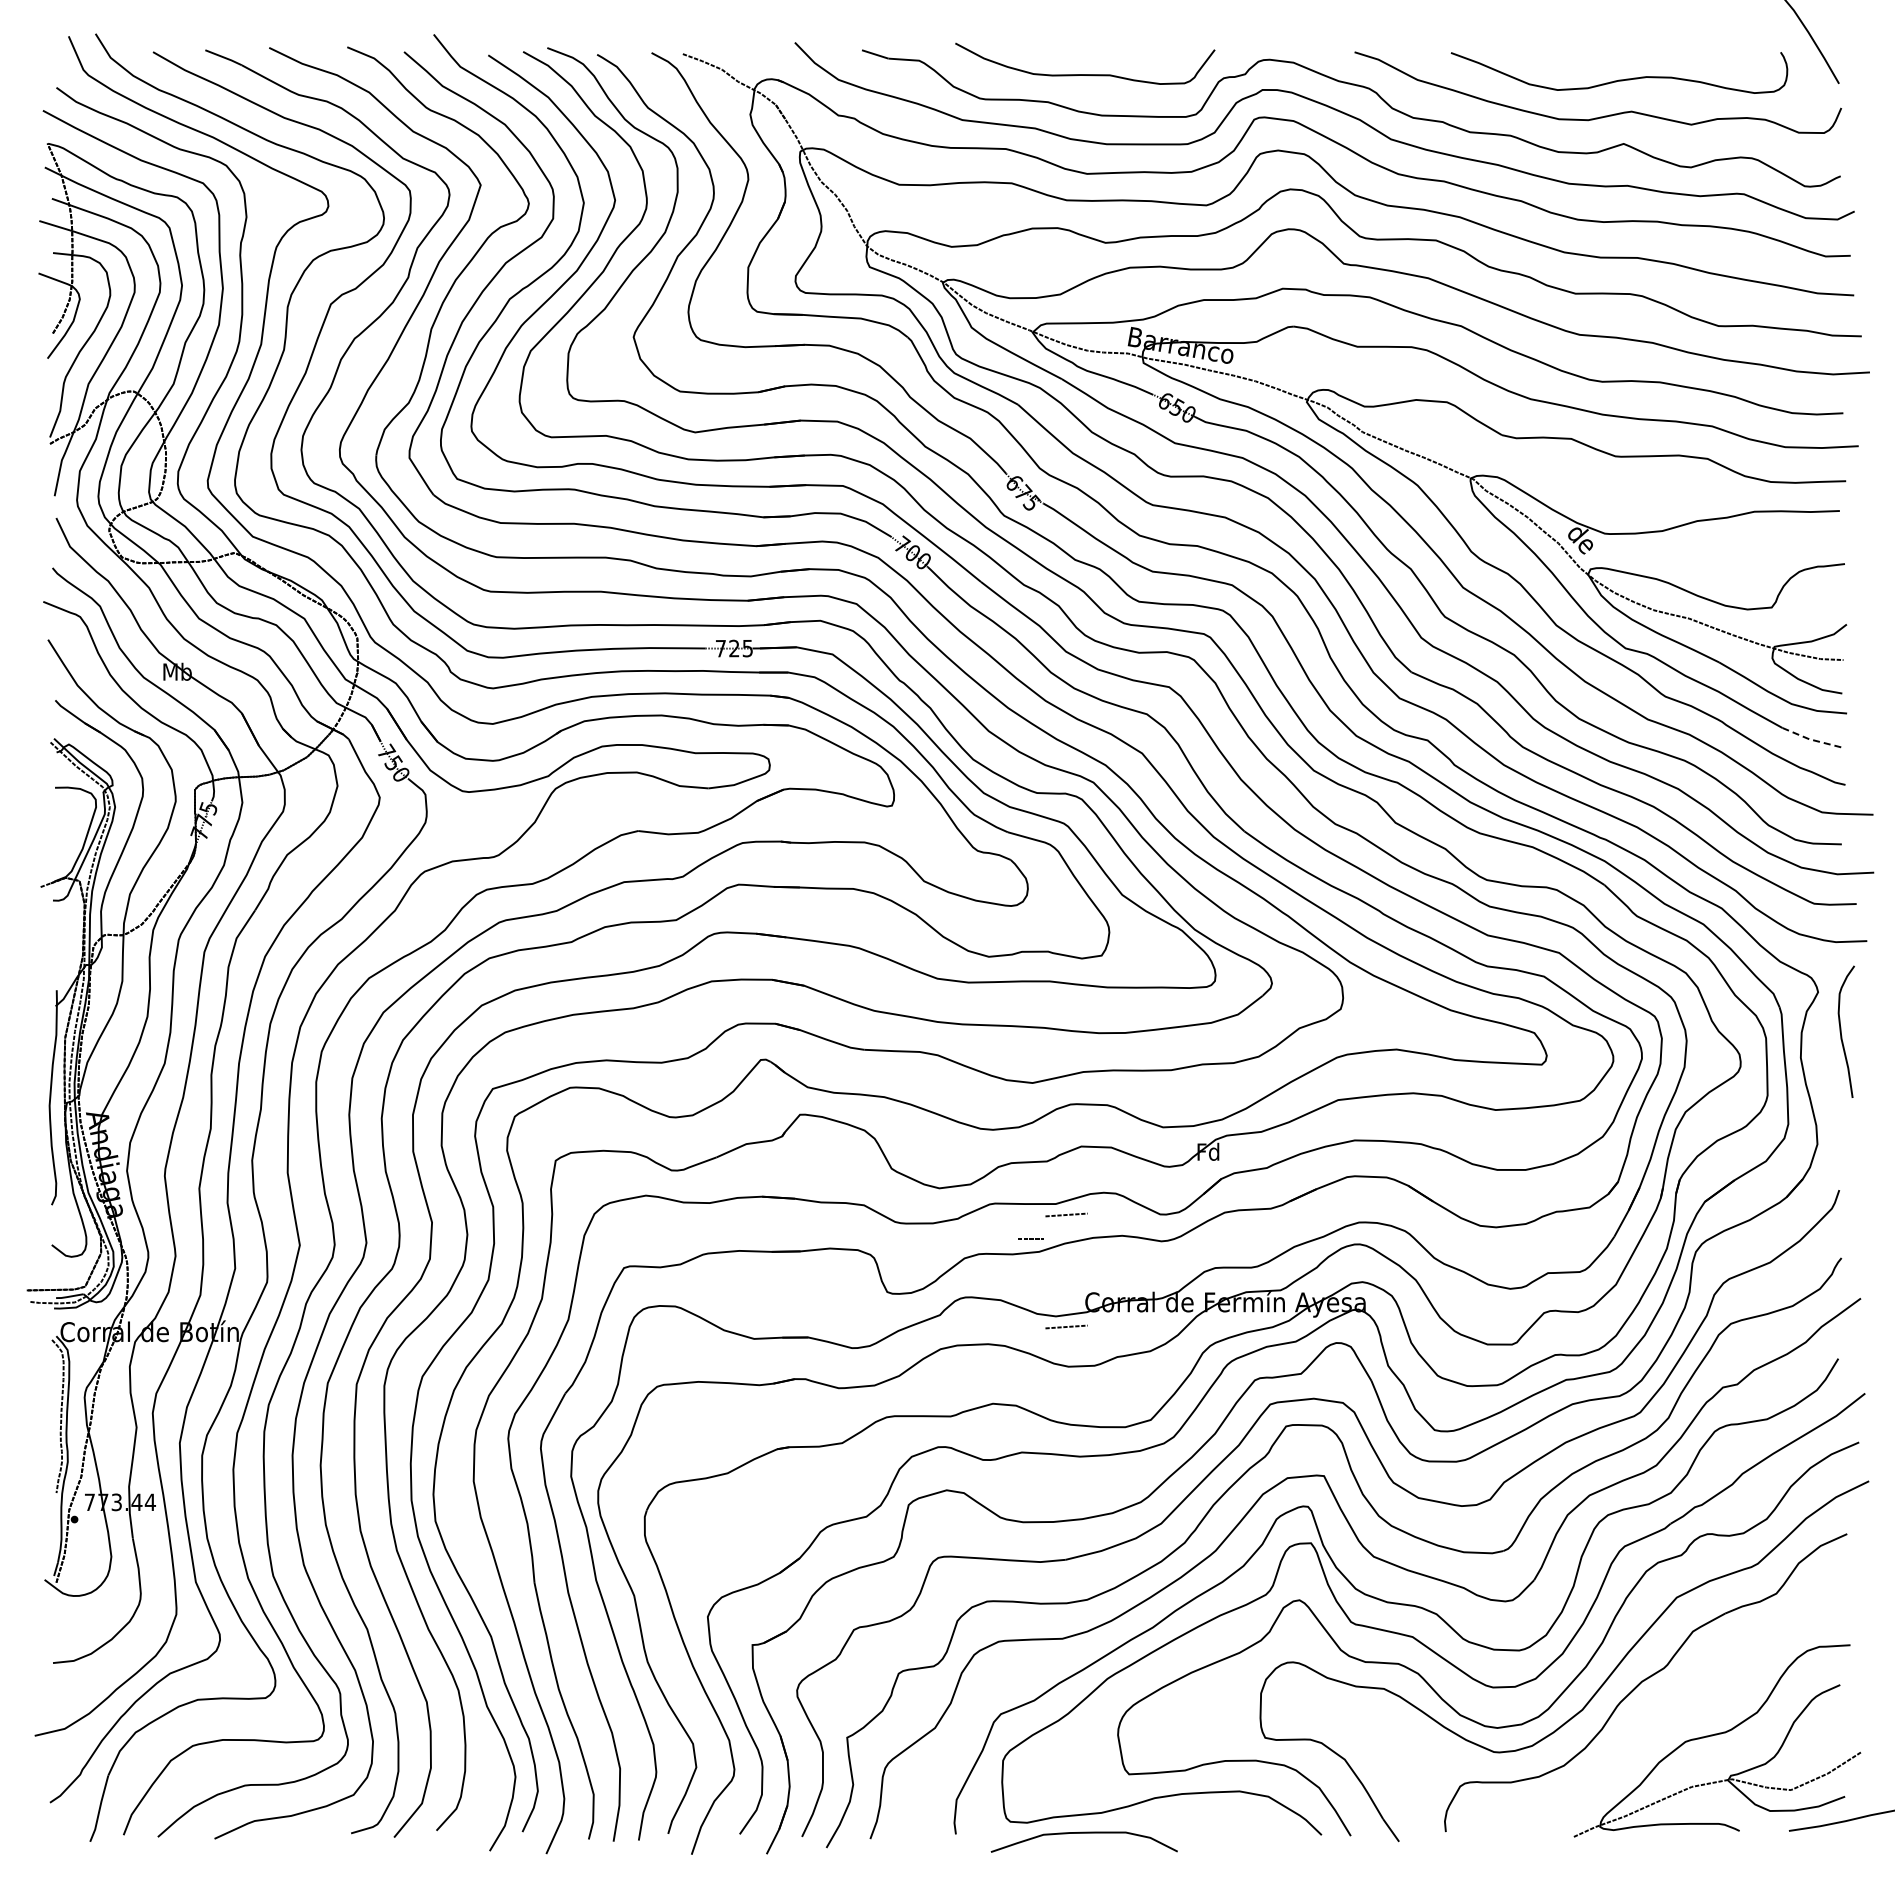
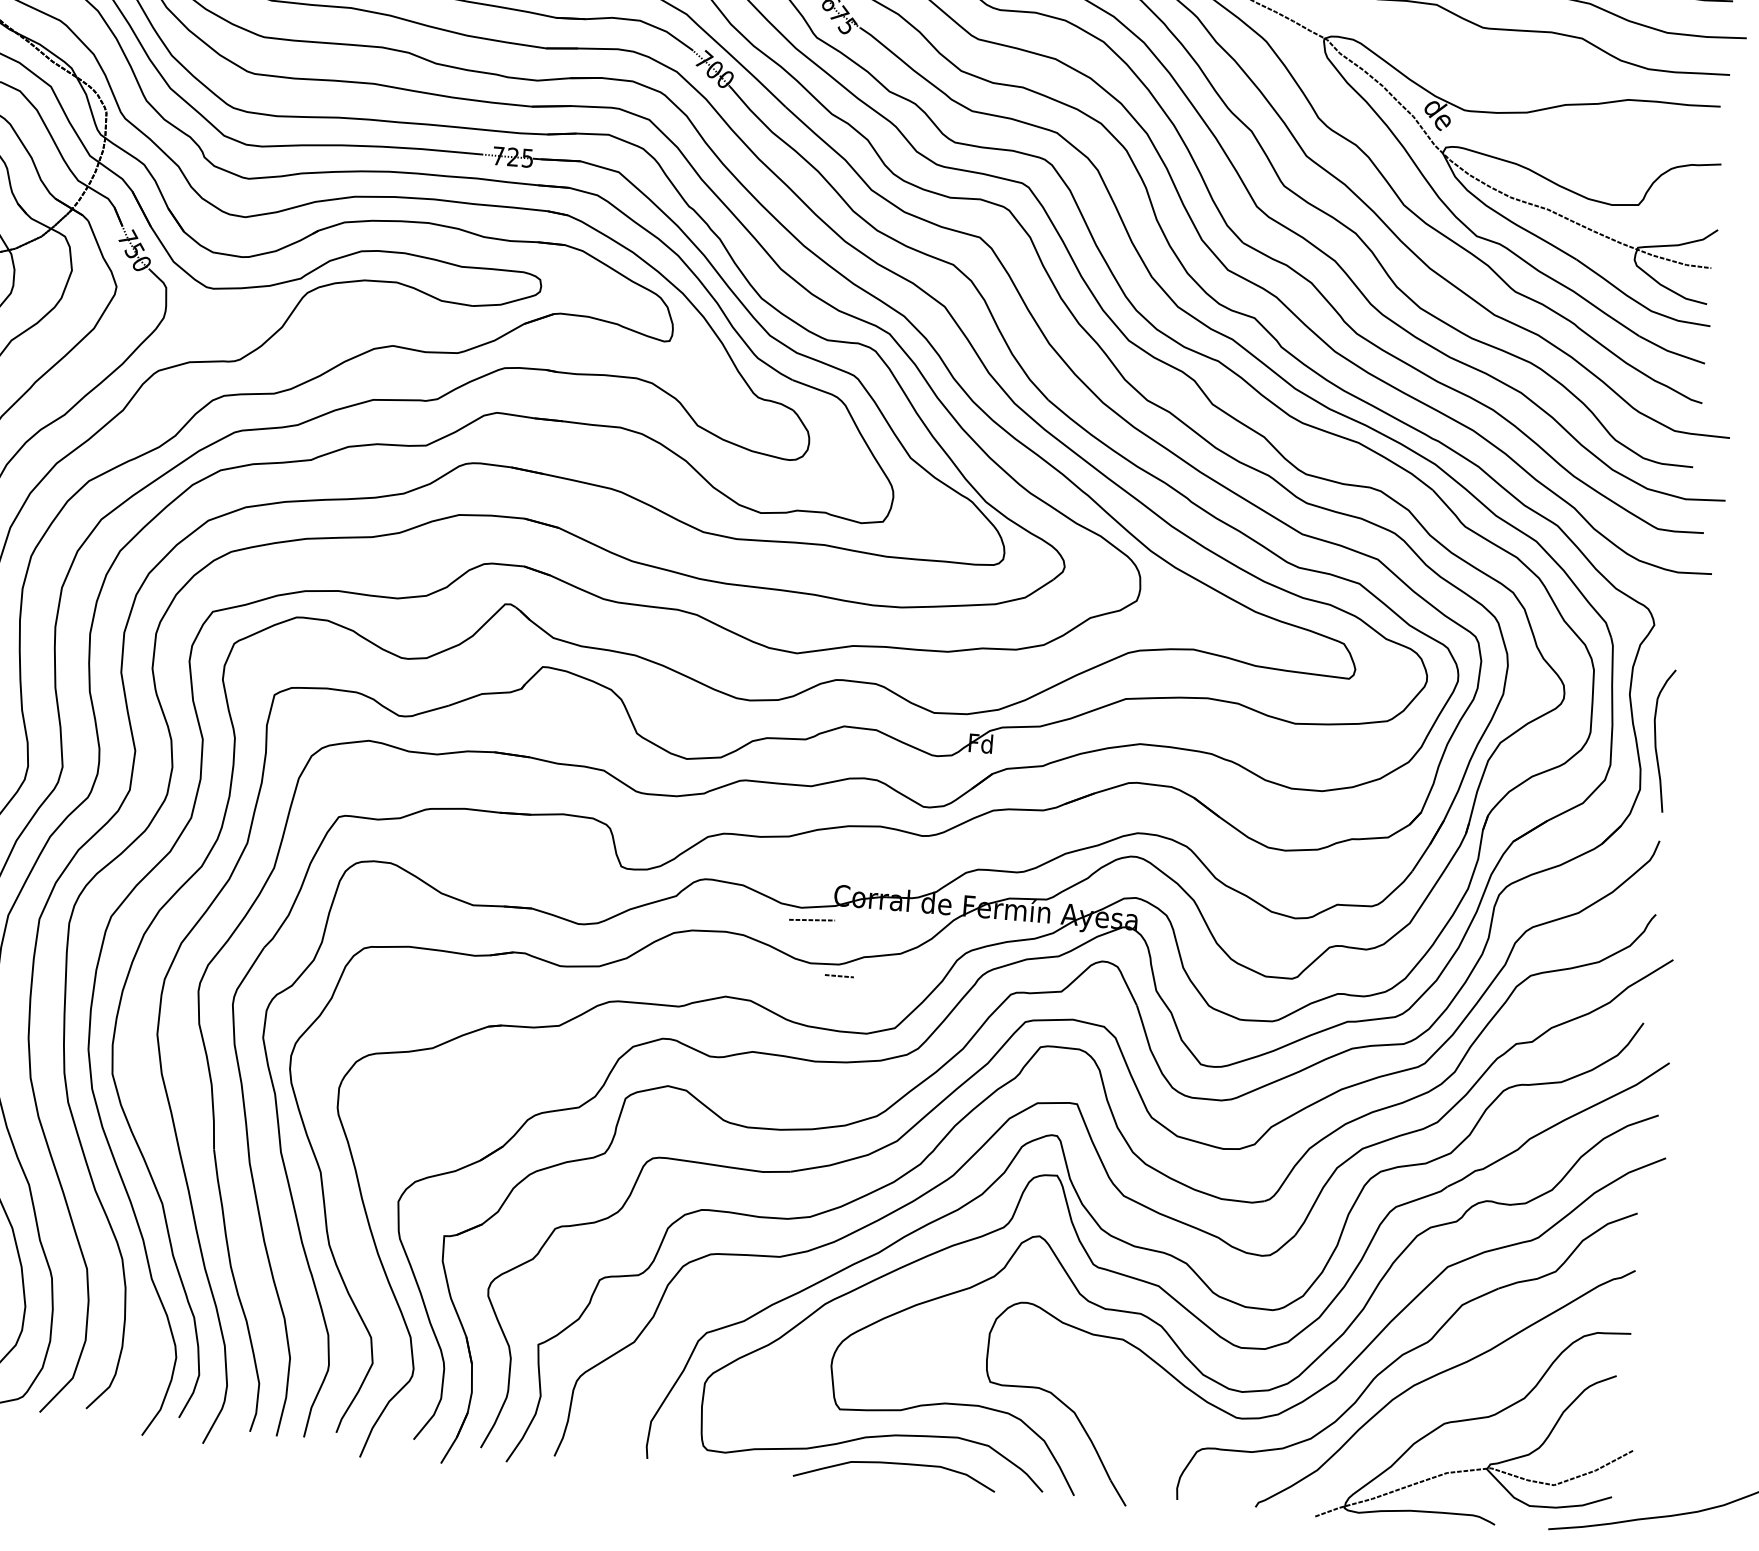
line: (1812, 739) -> (1670, 351), dashed -> solid
curve: (1841, 1031) -> (1656, 739), moved
line: (1066, 1214) -> (821, 798), removed
line: (1030, 1238) -> (839, 975), moved
curve: (1677, 1697) -> (1439, 1375), added
curve: (1083, 1833) -> (894, 1464), moved

